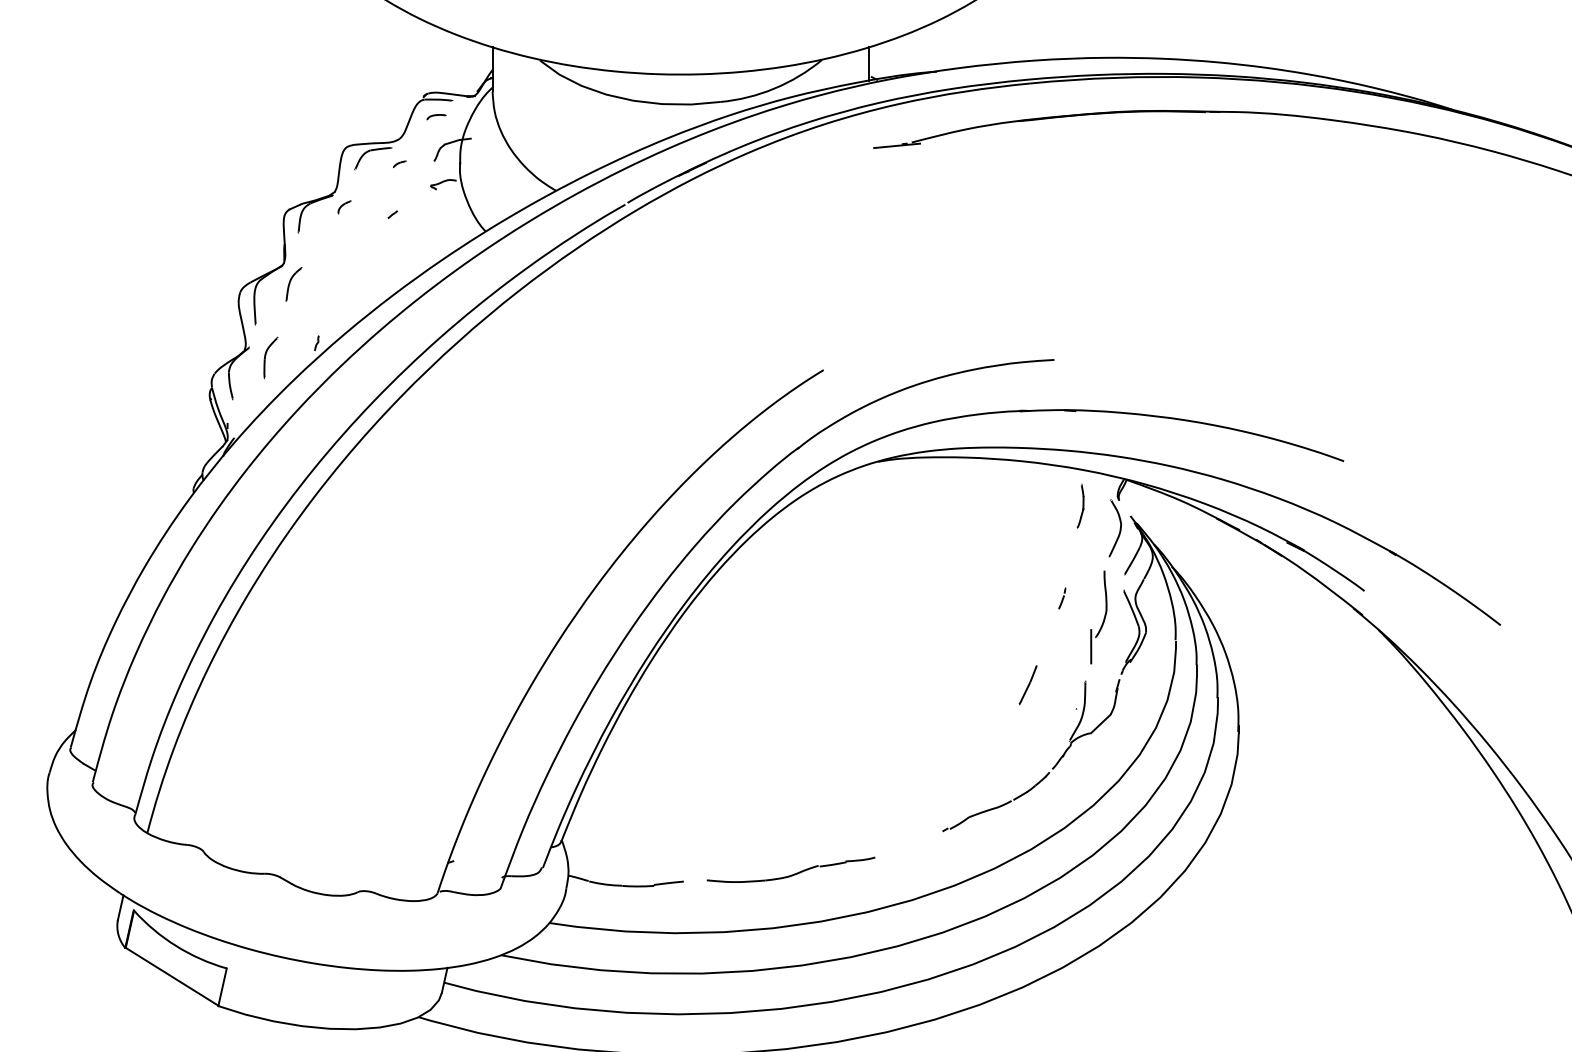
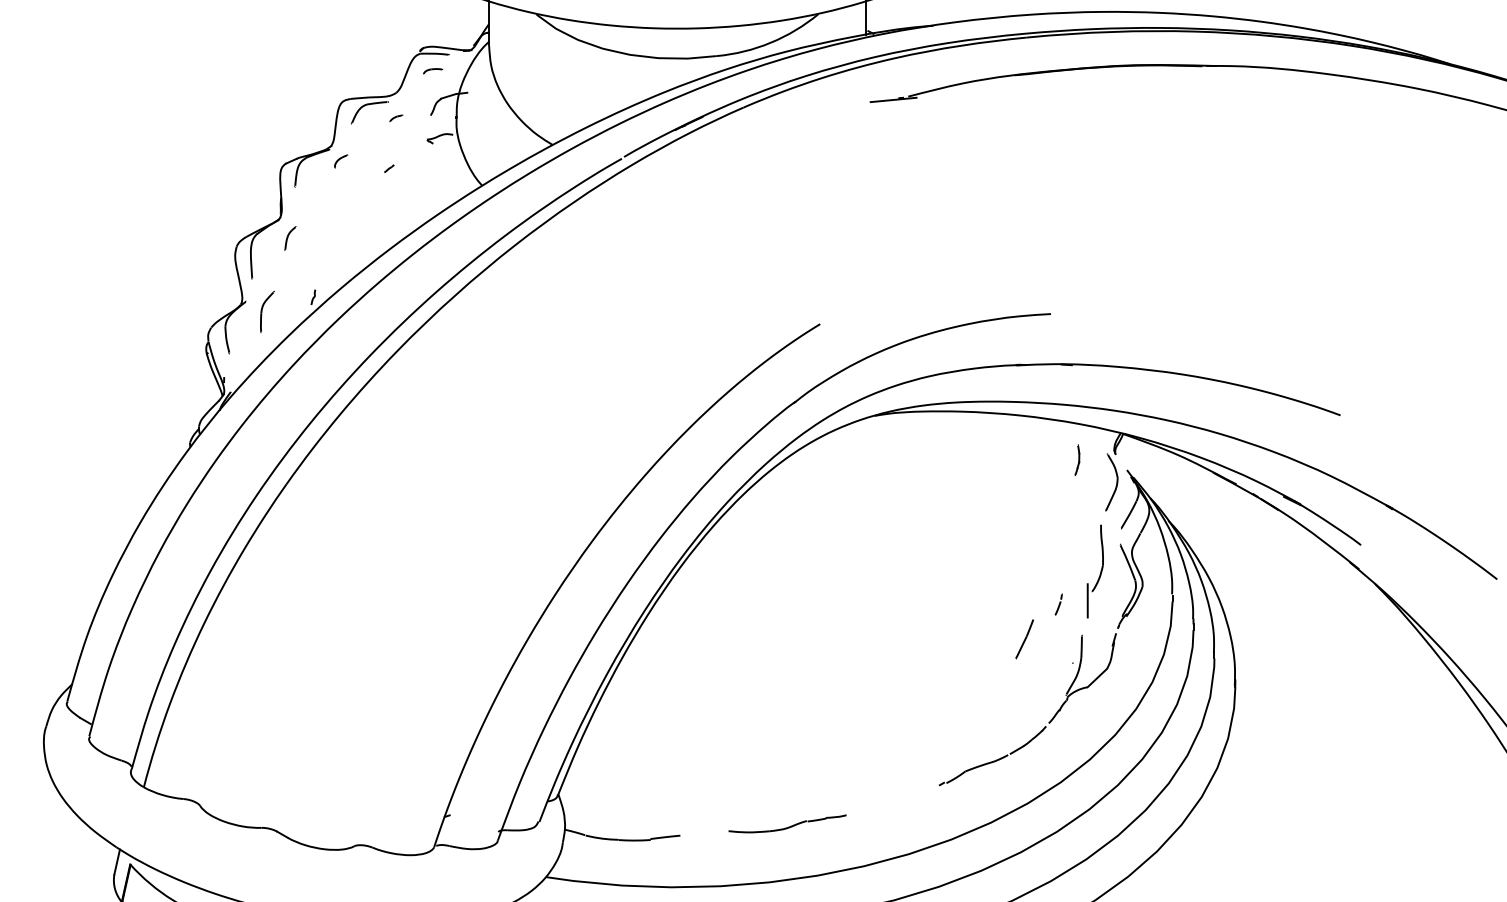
part: (293, 284) -> (290, 238), size x0.7
part: (1080, 505) -> (1077, 459), size x0.7
line: (1062, 598) -> (1059, 604), moved
part: (790, 869) -> (787, 823), size x0.7

